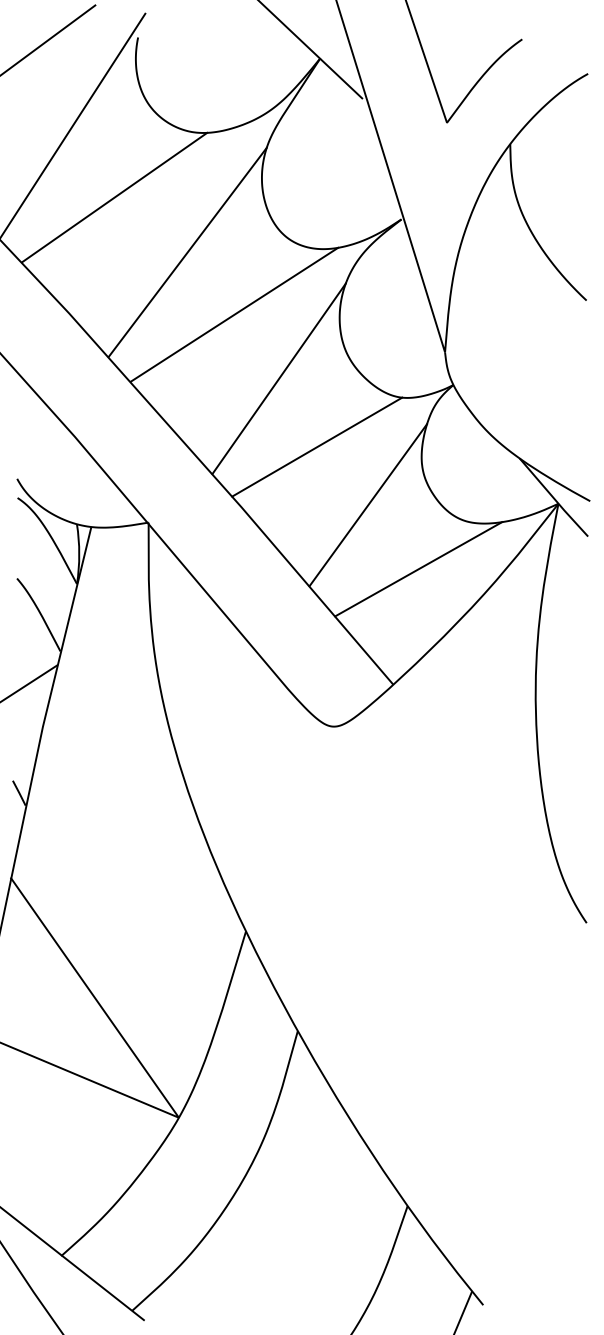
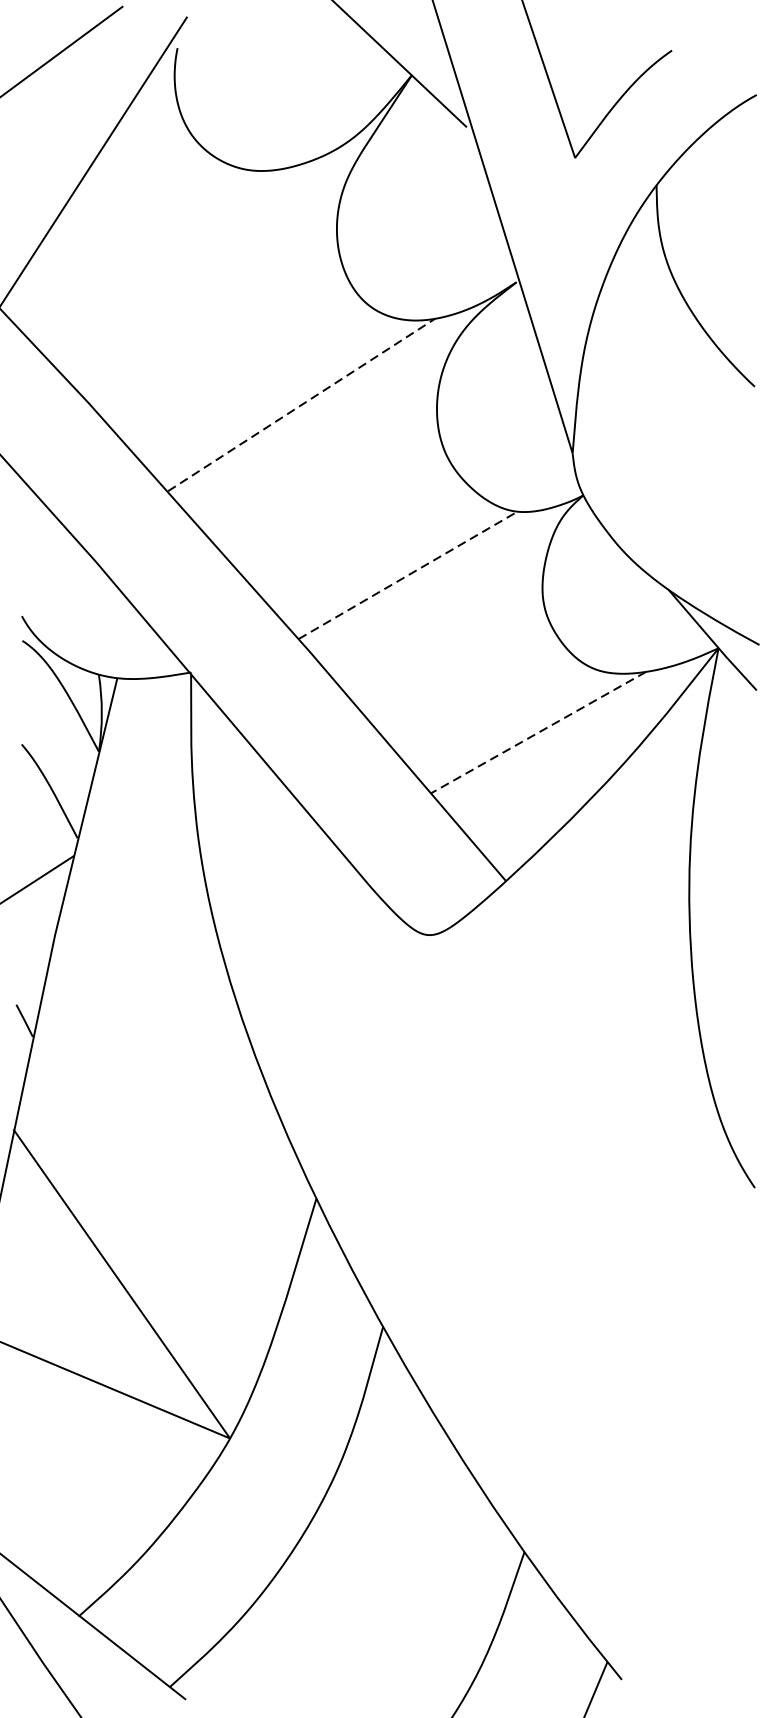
line: (114, 197) -> (147, 254), removed
line: (187, 252) -> (241, 324), removed
line: (234, 314) -> (301, 404), solid -> dashed
line: (278, 378) -> (358, 487), removed
line: (317, 446) -> (408, 574), solid -> dashed
line: (368, 505) -> (474, 650), removed
line: (418, 569) -> (538, 732), solid -> dashed

